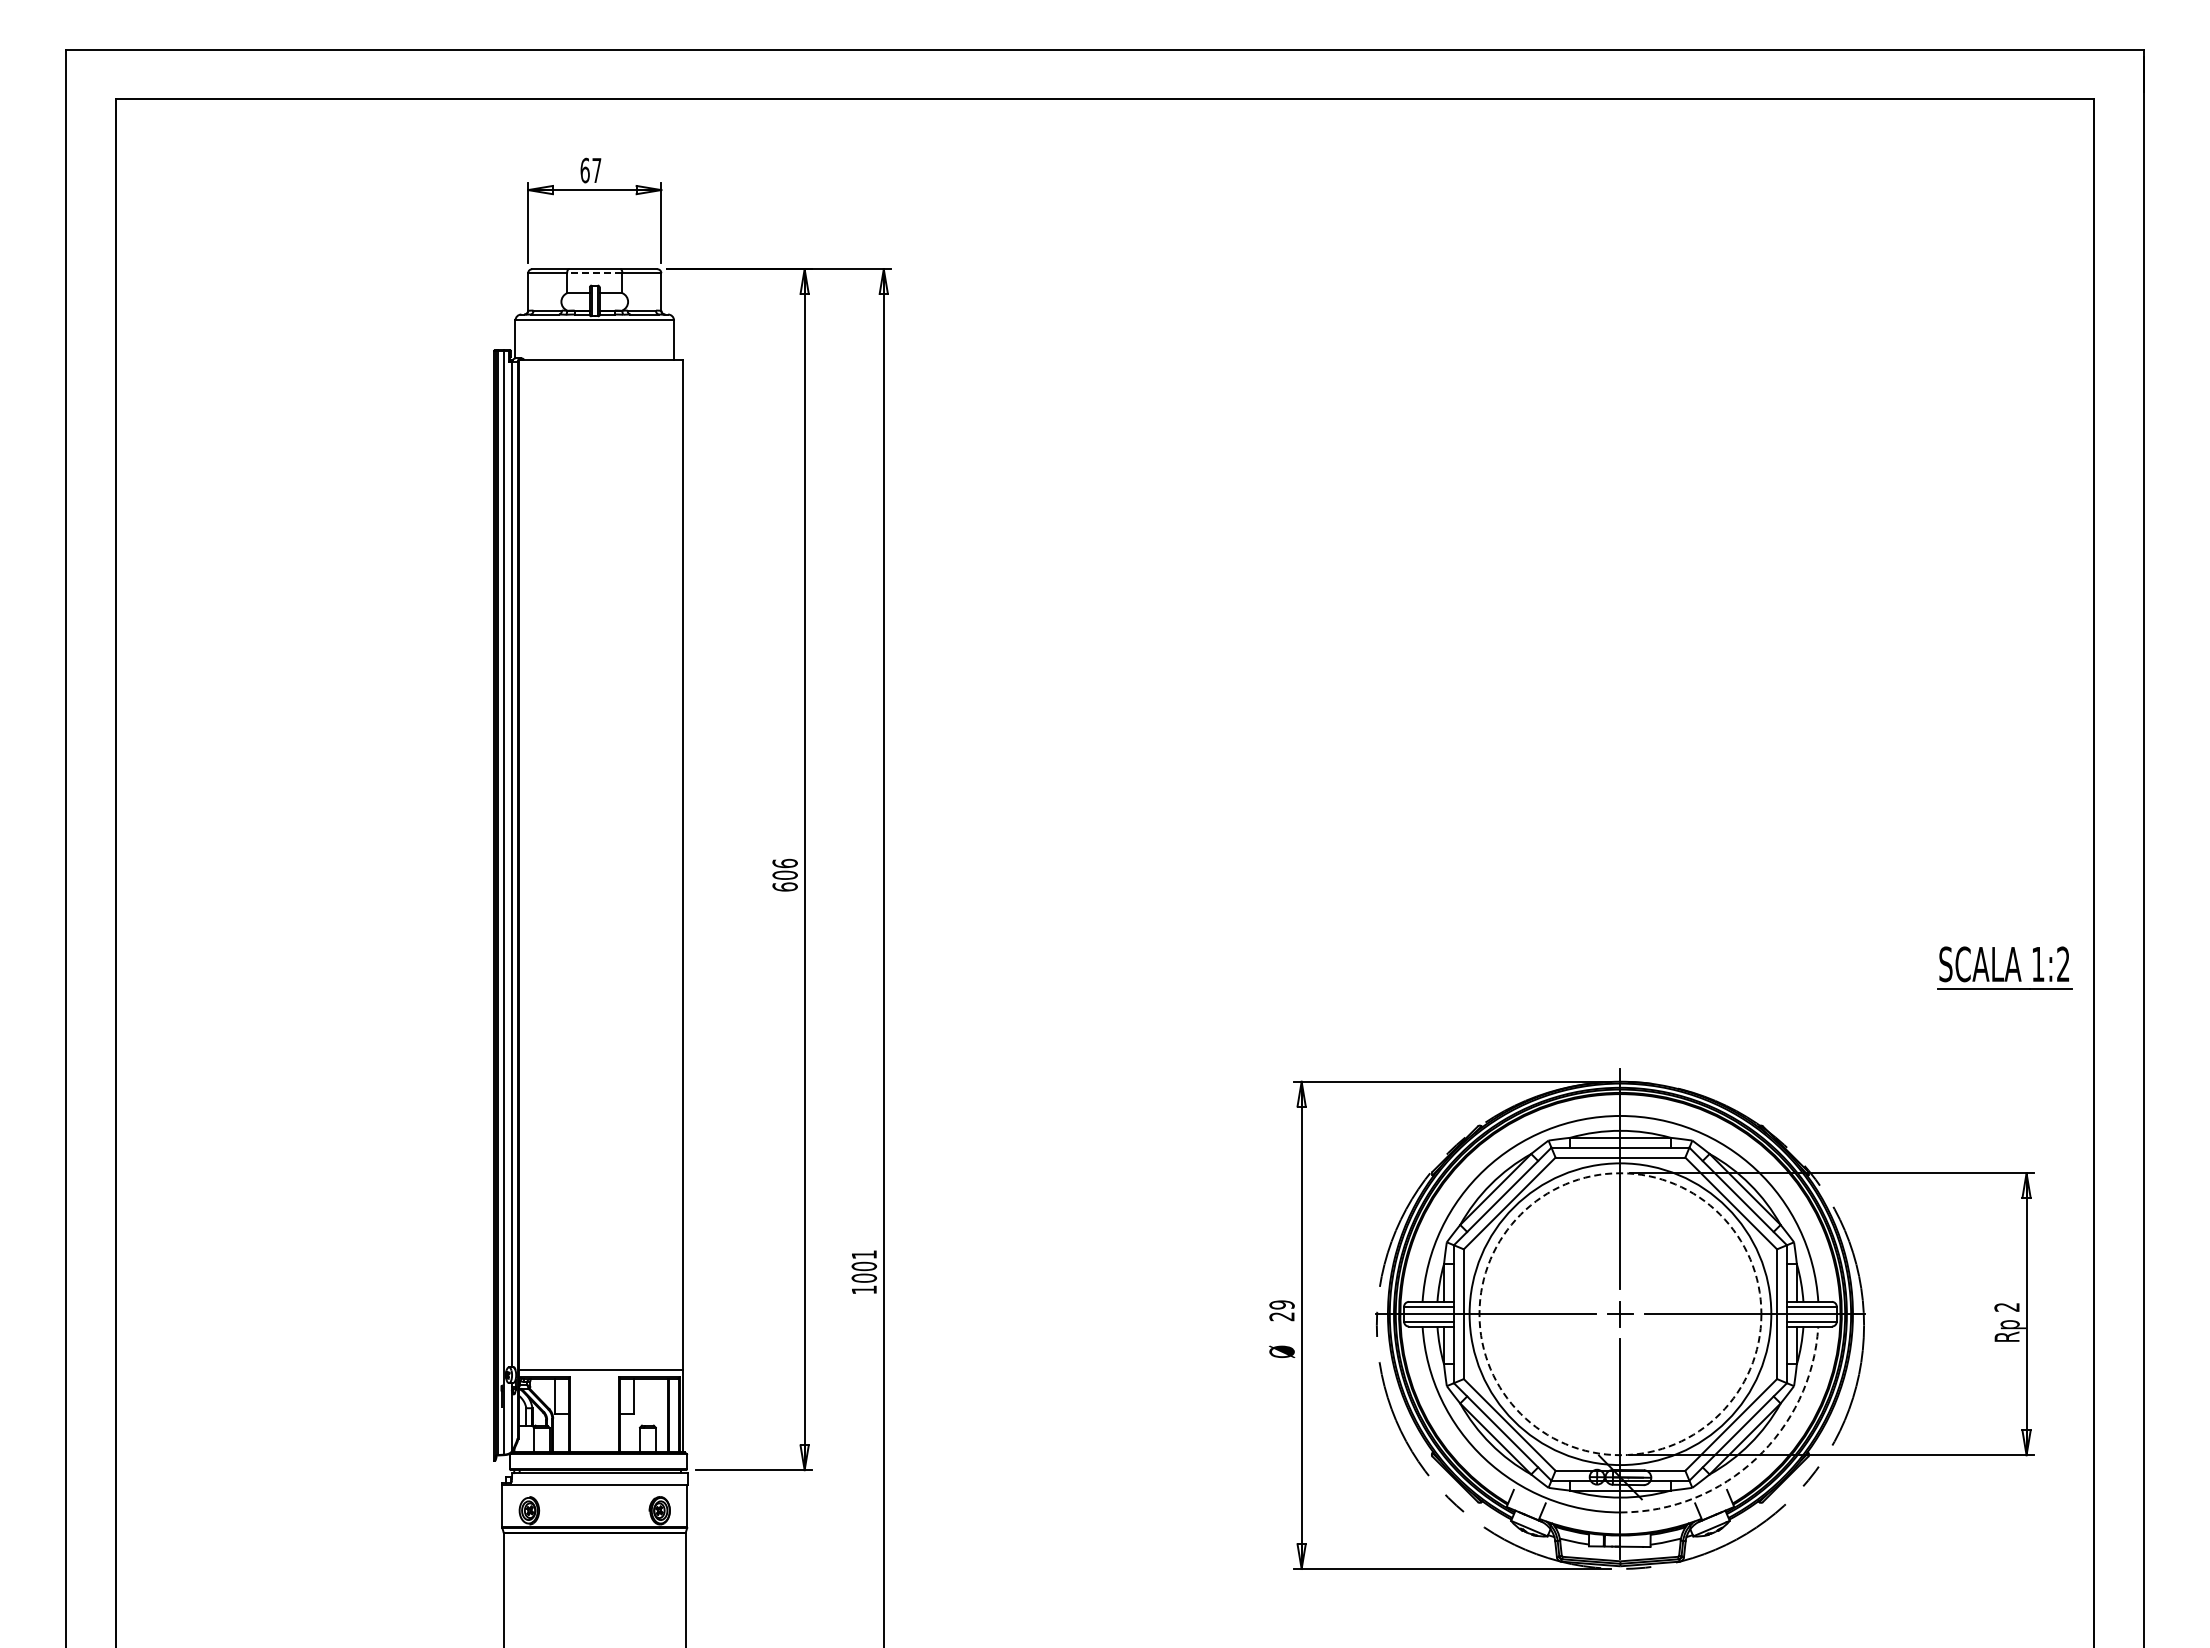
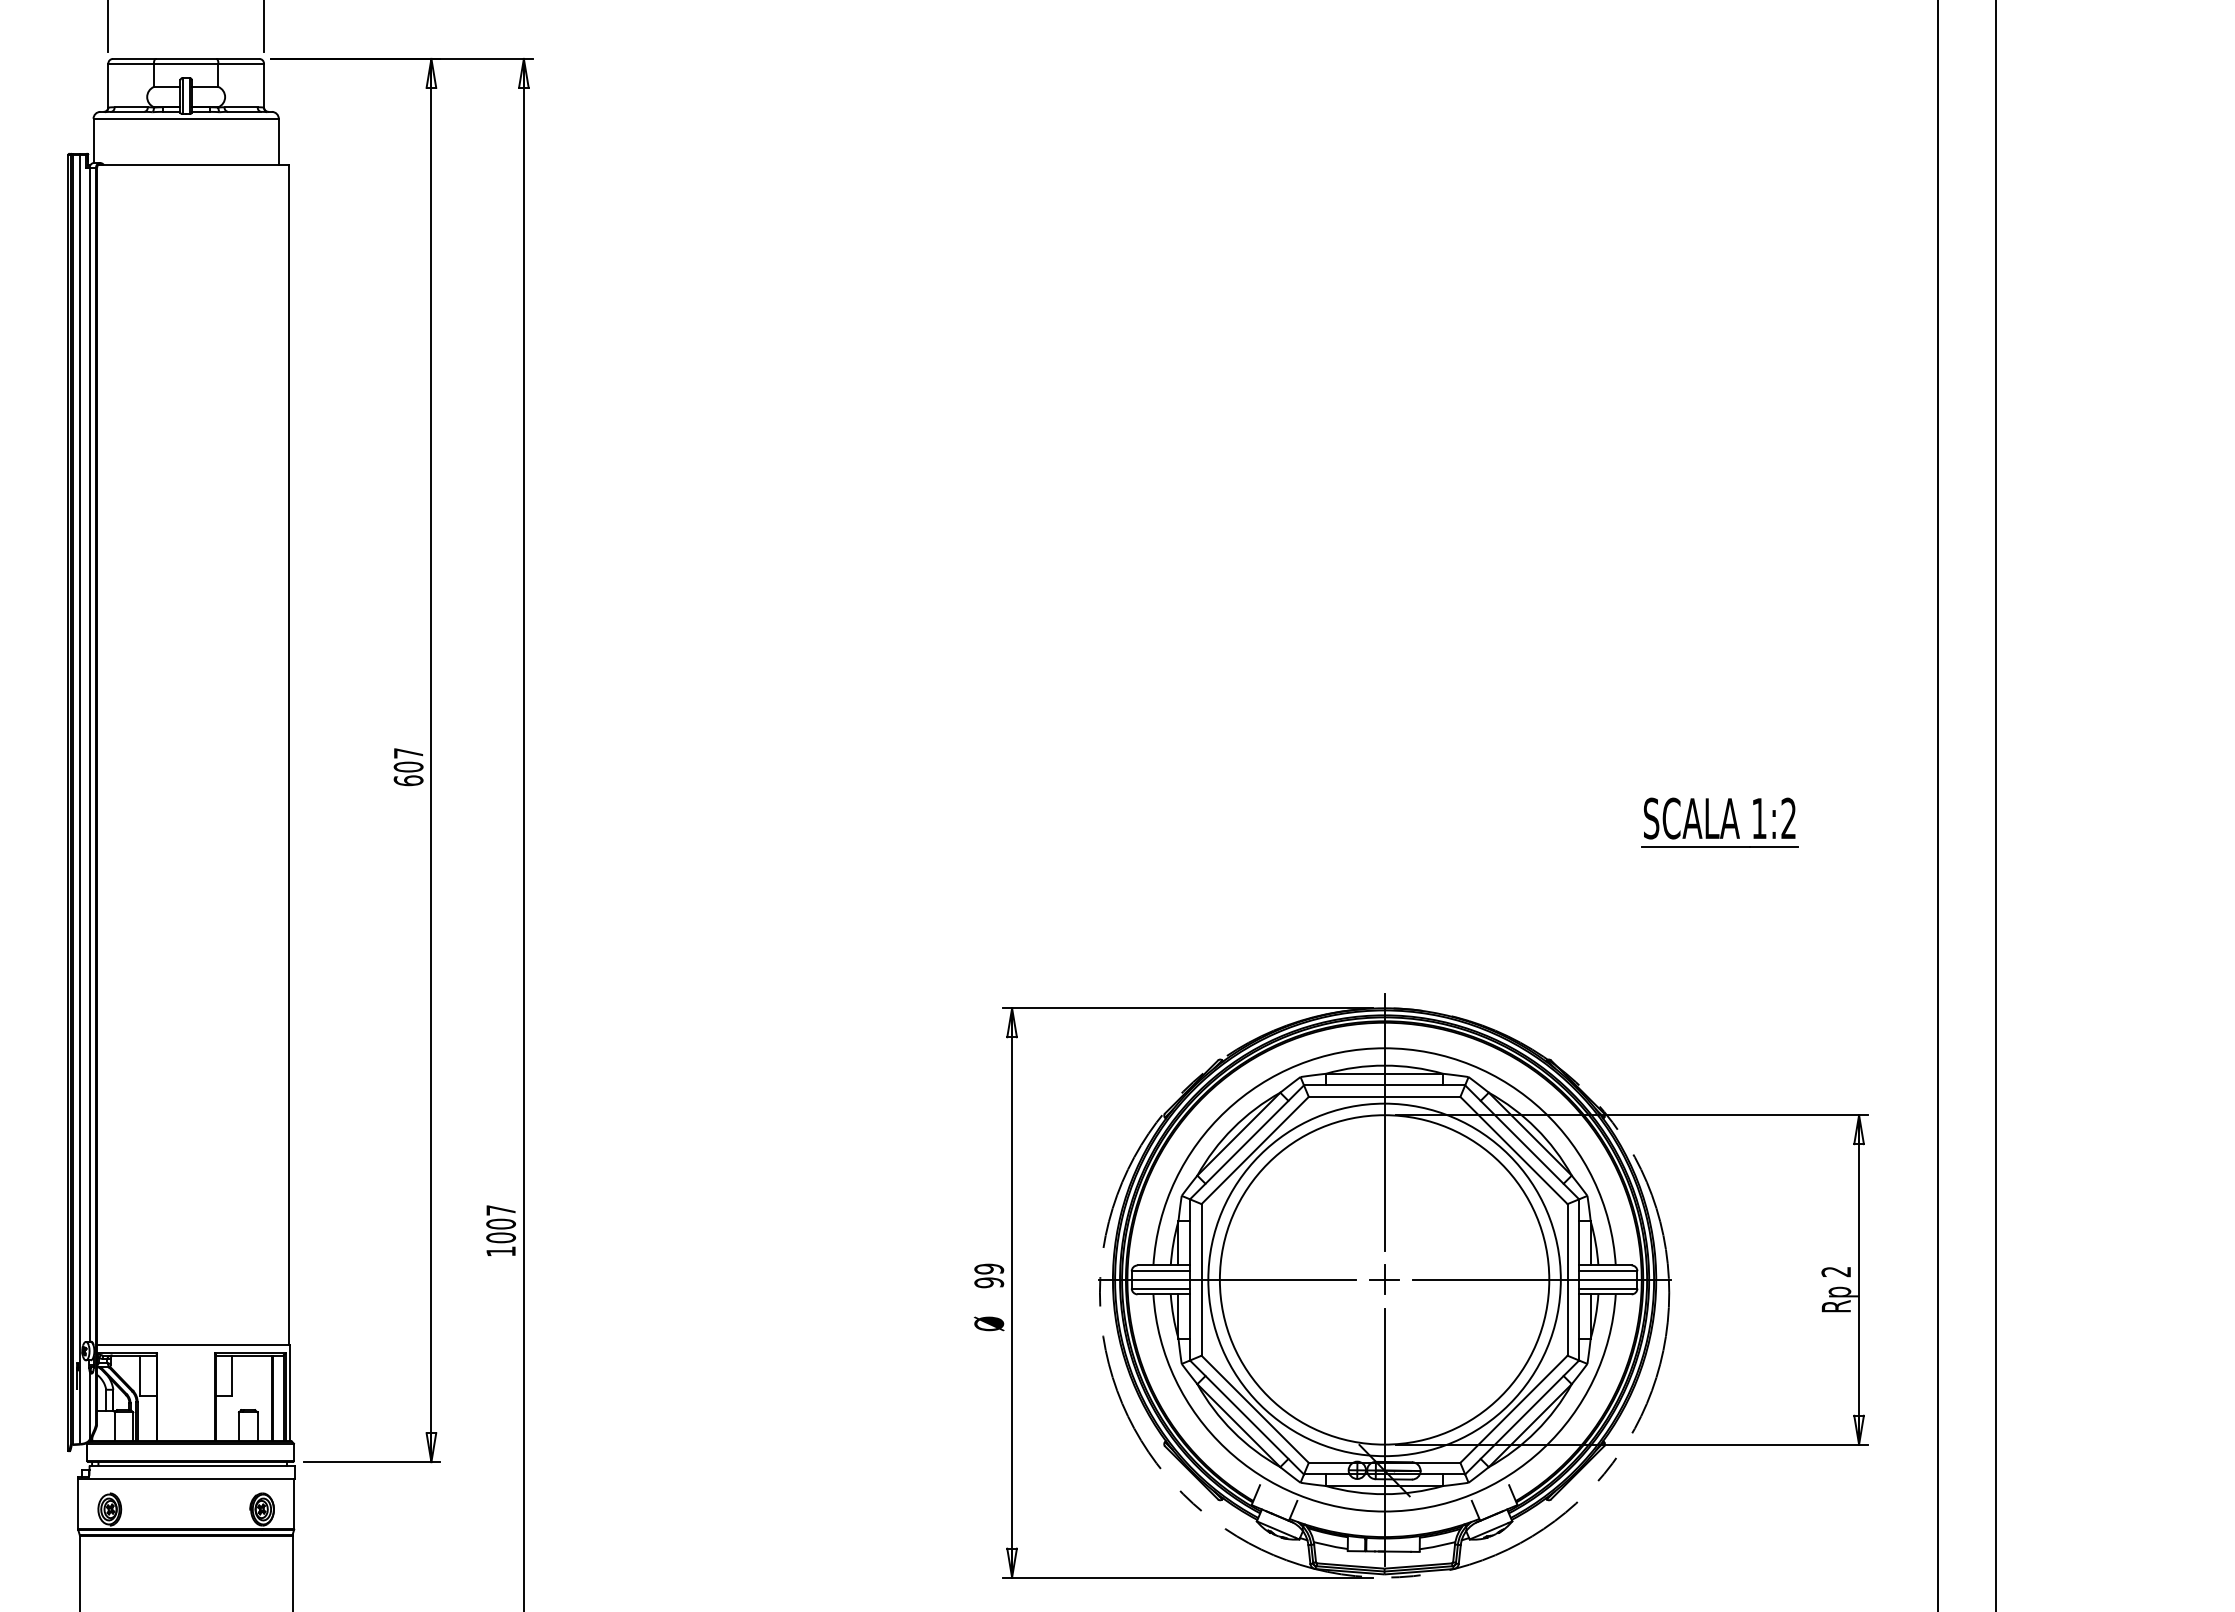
line: (594, 273) -> (185, 63), dashed -> solid
text: (784, 863) -> (407, 753), 606 -> 607
part: (2004, 967) -> (1719, 822), moved
text: (864, 1254) -> (501, 1210), 1001 -> 1007
circle: (1620, 1314) -> (1384, 1280), dashed -> solid
text: (1281, 1316) -> (988, 1282), 29 -> 99
arc: (1756, 1458) -> (1543, 1448), dashed -> solid

